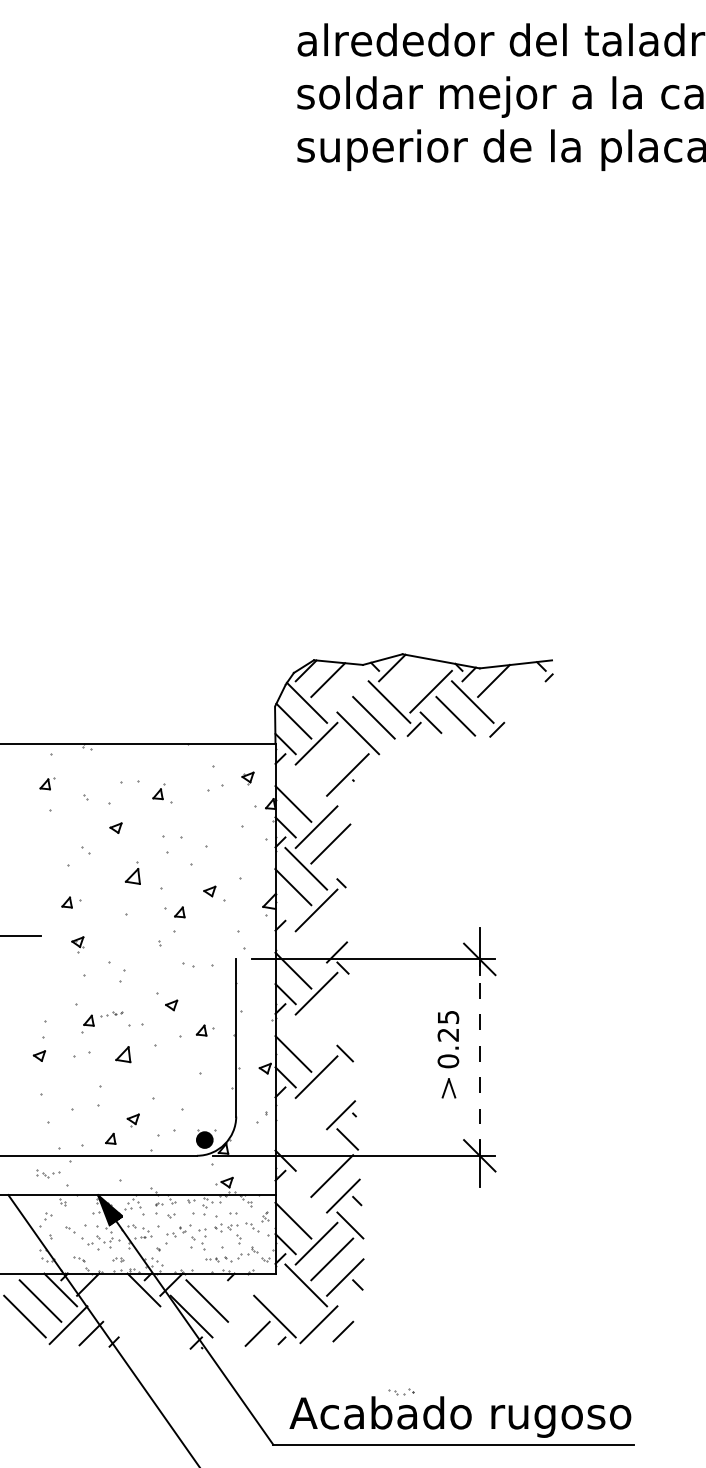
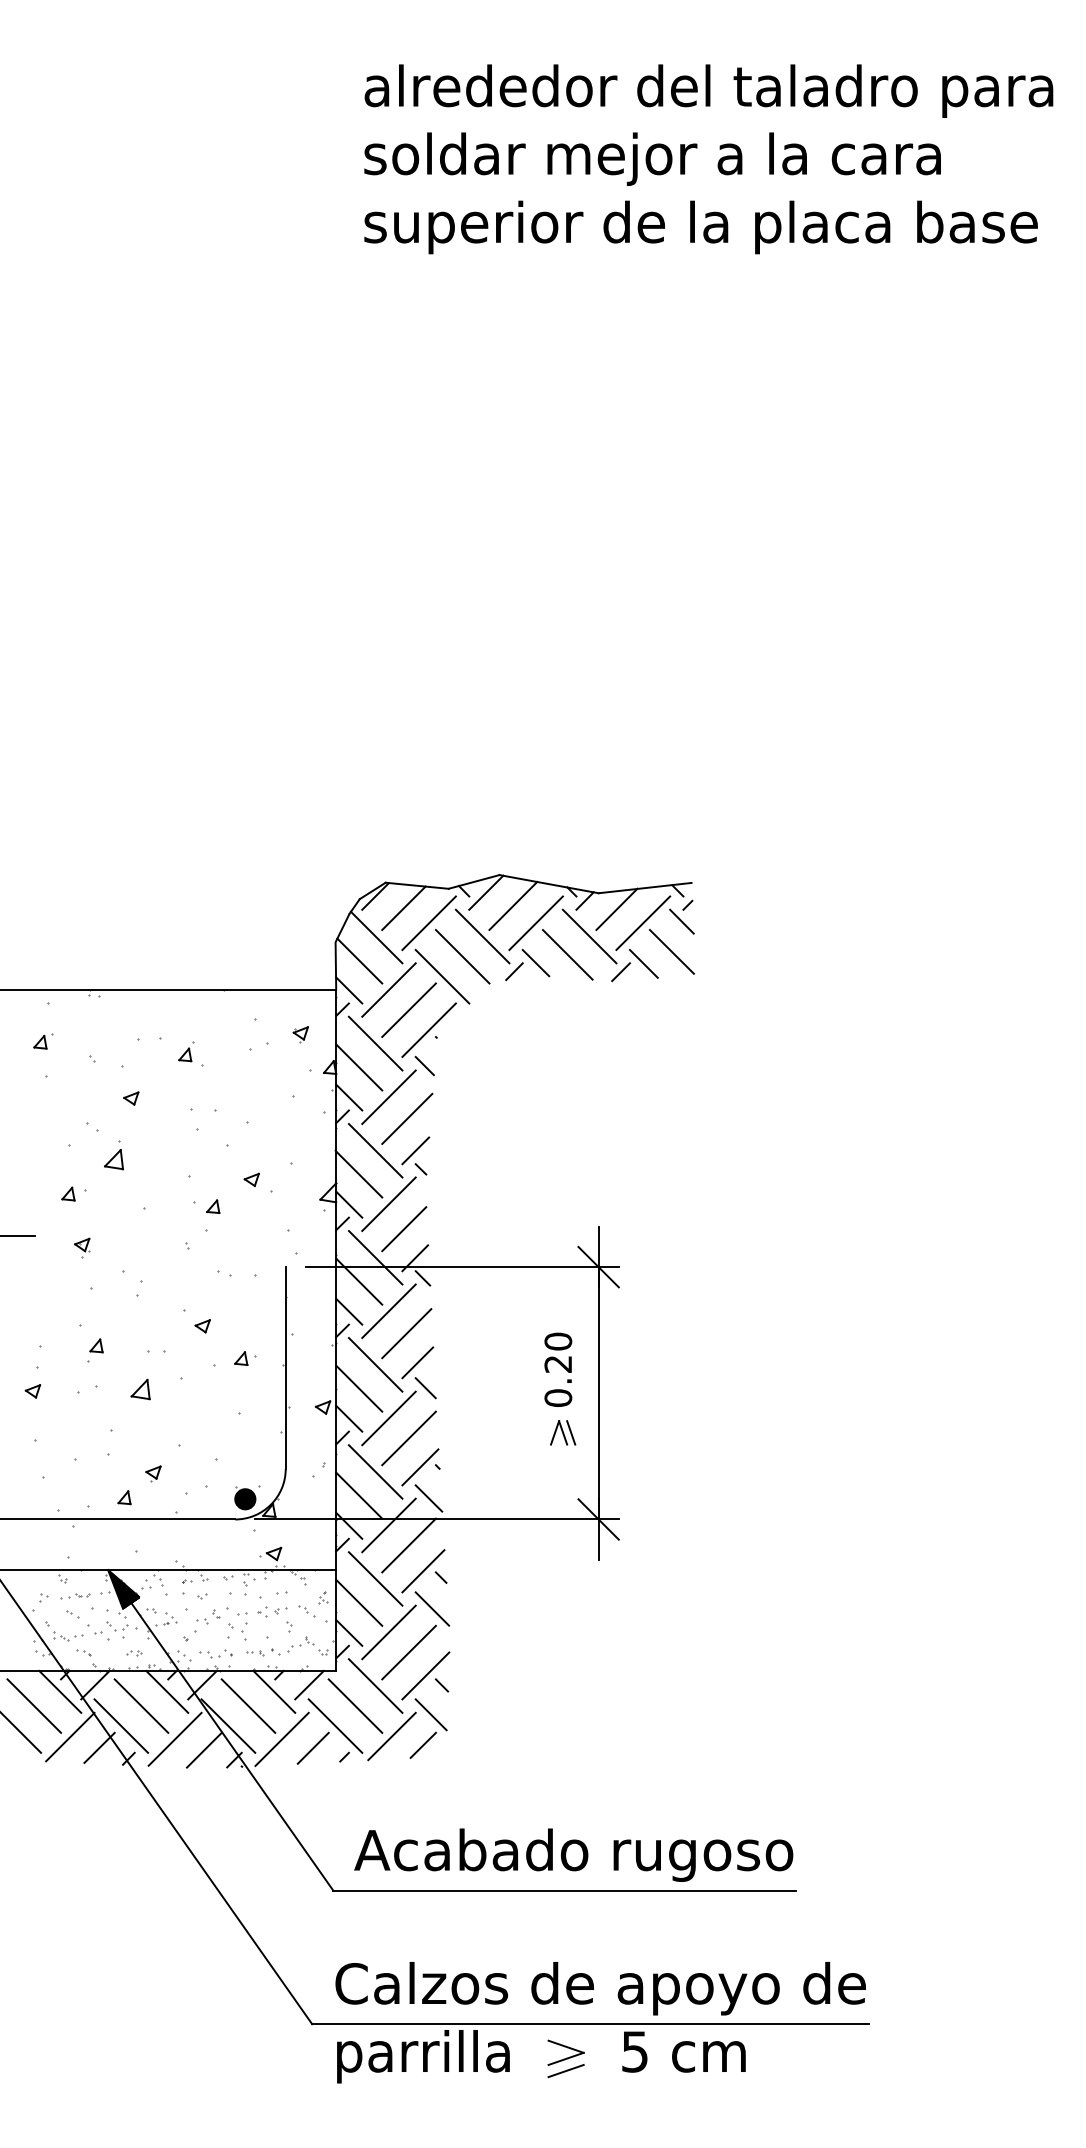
line: (413, 677) -> (513, 905), added
line: (544, 690) -> (681, 921), added
line: (347, 691) -> (428, 922), added
line: (514, 691) -> (643, 922), added
line: (536, 713) -> (671, 951), added
line: (514, 723) -> (643, 963), added
line: (331, 758) -> (408, 1009), added
line: (306, 785) -> (375, 1043), added
line: (344, 802) -> (424, 1065), added
line: (337, 868) -> (415, 1150), added
part: (132, 873) -> (113, 1155), moved
line: (285, 910) -> (349, 1204), added
line: (328, 930) -> (404, 1229), added
line: (306, 951) -> (375, 1257), added
line: (330, 1011) -> (406, 1333), added
part: (112, 1014) -> (75, 1596), moved
text: (448, 1017) -> (558, 1341), 0.25 -> 0.20
line: (338, 1033) -> (417, 1362), added
line: (306, 1035) -> (375, 1364), added
line: (479, 1056) -> (598, 1392), dashed -> solid
line: (458, 1088) -> (571, 1432), added
line: (331, 1092) -> (408, 1438), added
line: (306, 1118) -> (375, 1471), added
line: (293, 1137) -> (359, 1495), added
line: (316, 1160) -> (388, 1525), added
part: (48, 1173) -> (68, 1636), moved
line: (306, 1201) -> (375, 1578), added
line: (254, 1284) -> (309, 1684), added
line: (227, 1289) -> (274, 1691), added
line: (123, 1300) -> (141, 1705), added
line: (290, 1300) -> (355, 1705), added
line: (348, 1307) -> (430, 1714), added
line: (108, 1316) -> (121, 1725), added
line: (149, 1326) -> (174, 1738), added
line: (232, 1326) -> (281, 1738), added
line: (173, 1334) -> (204, 1749), added
part: (401, 1391) -> (215, 1653), moved

